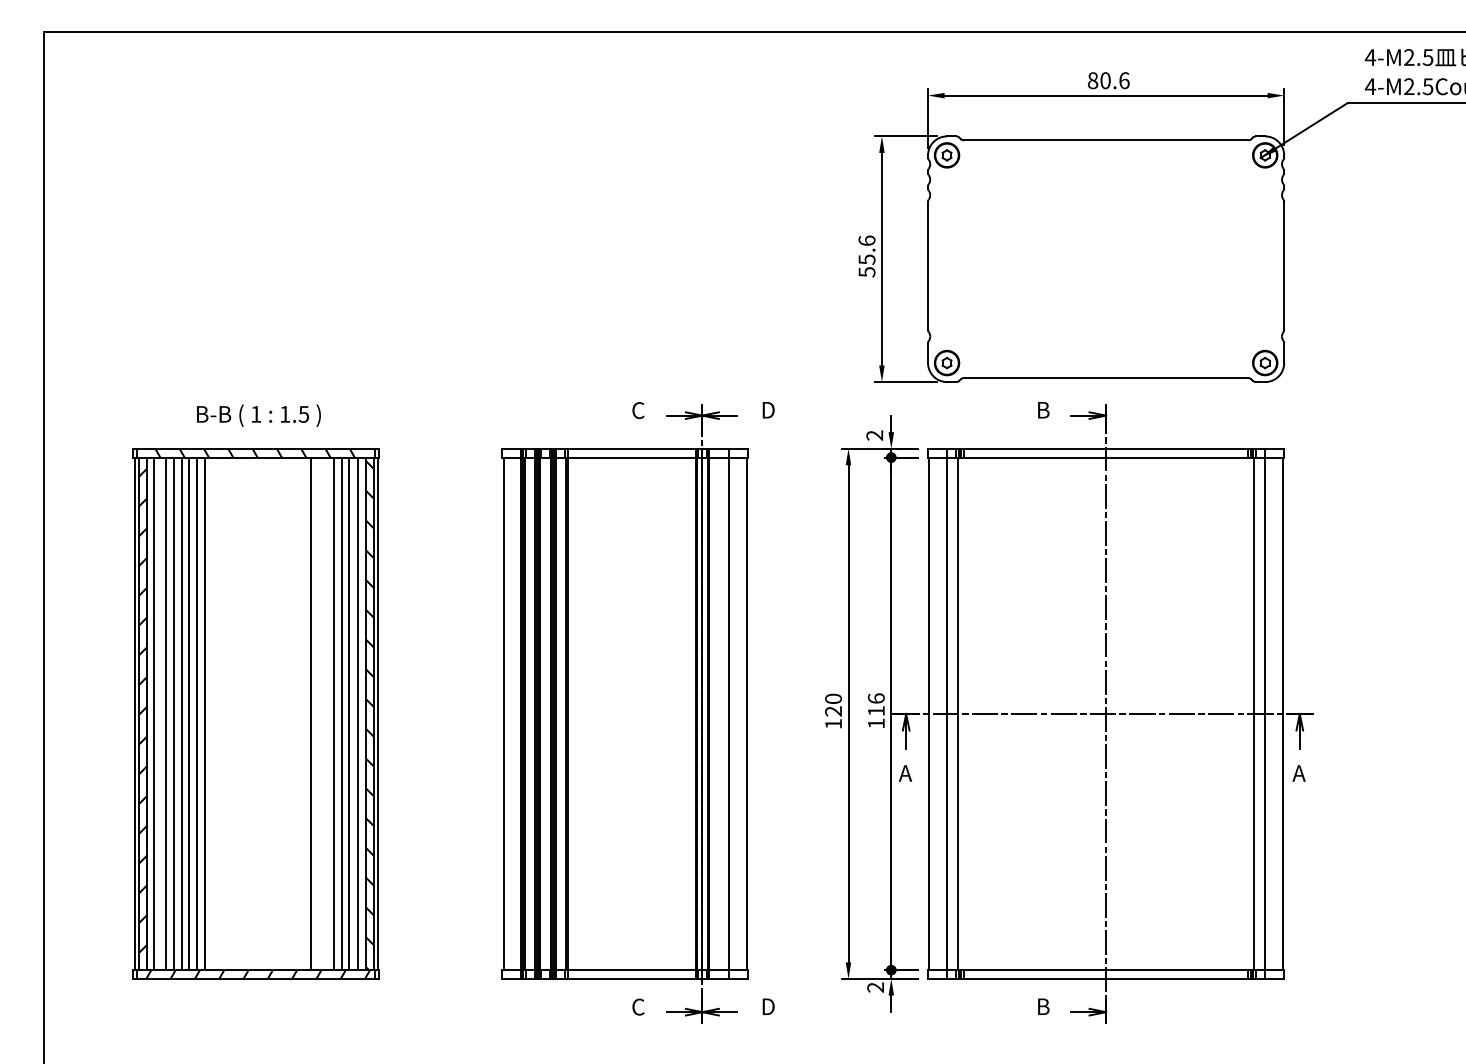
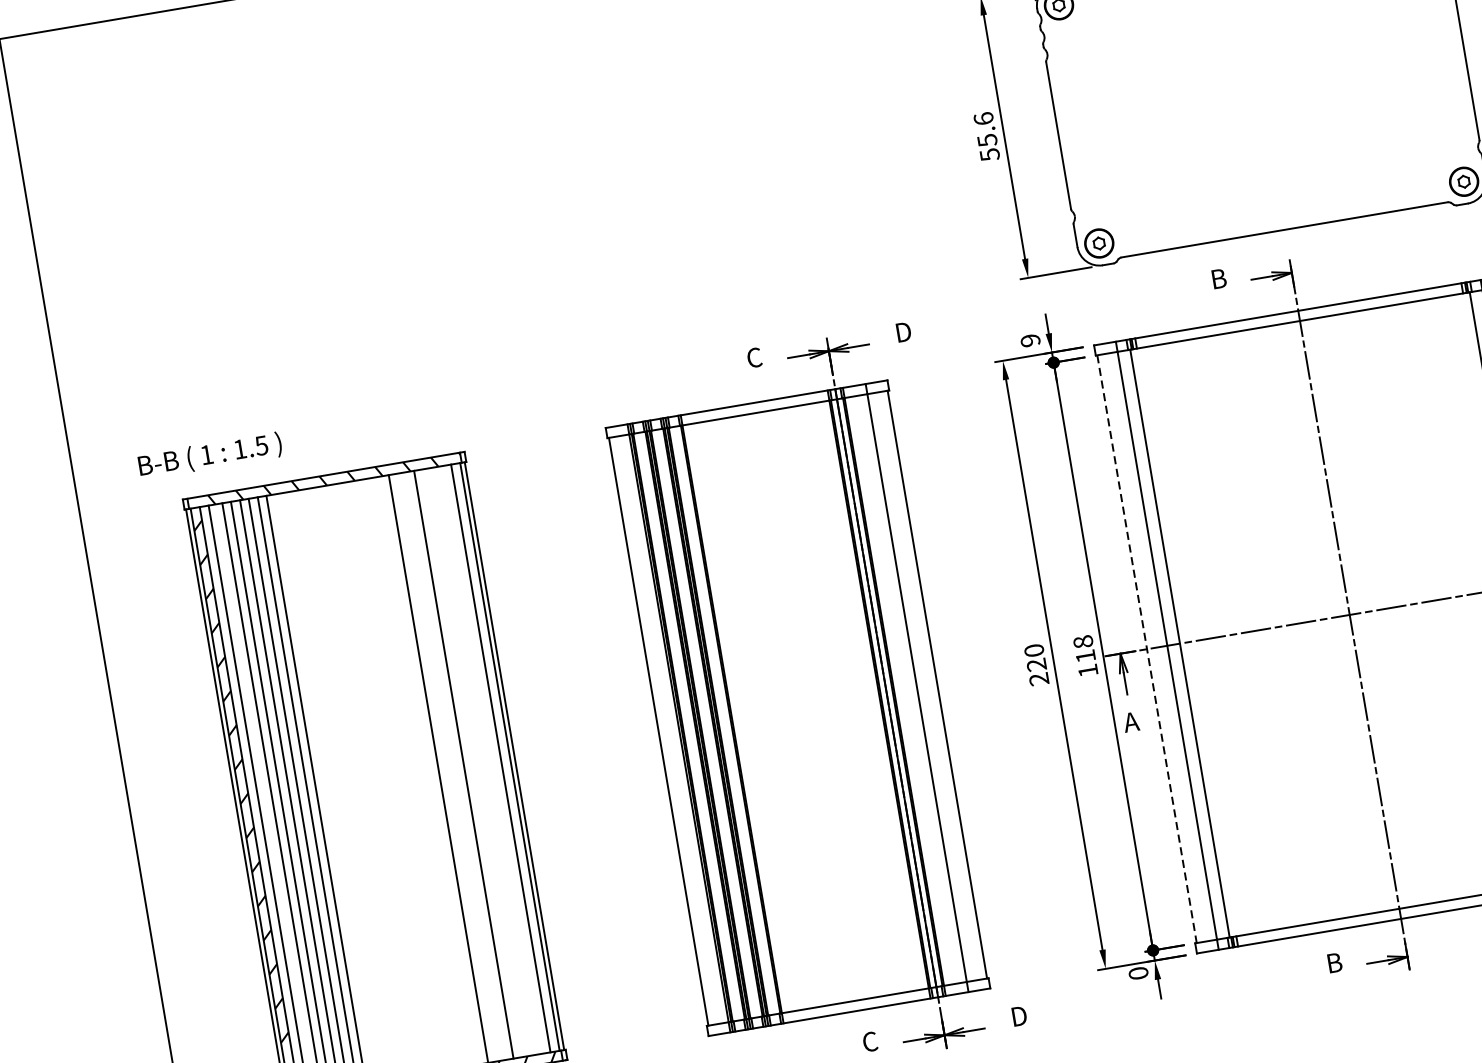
text: (258, 415) -> (209, 455), moved
text: (874, 435) -> (1030, 340), 2 -> 9
text: (875, 698) -> (1082, 642), 116 -> 118
line: (341, 713) -> (472, 762), removed
line: (349, 713) -> (482, 761), removed
line: (358, 713) -> (492, 759), removed
line: (929, 714) -> (1147, 649), solid -> dashed
hatch: (369, 715) -> (505, 759), removed
text: (833, 723) -> (1038, 678), 120 -> 220
text: (875, 987) -> (1138, 973), 2 -> 0

